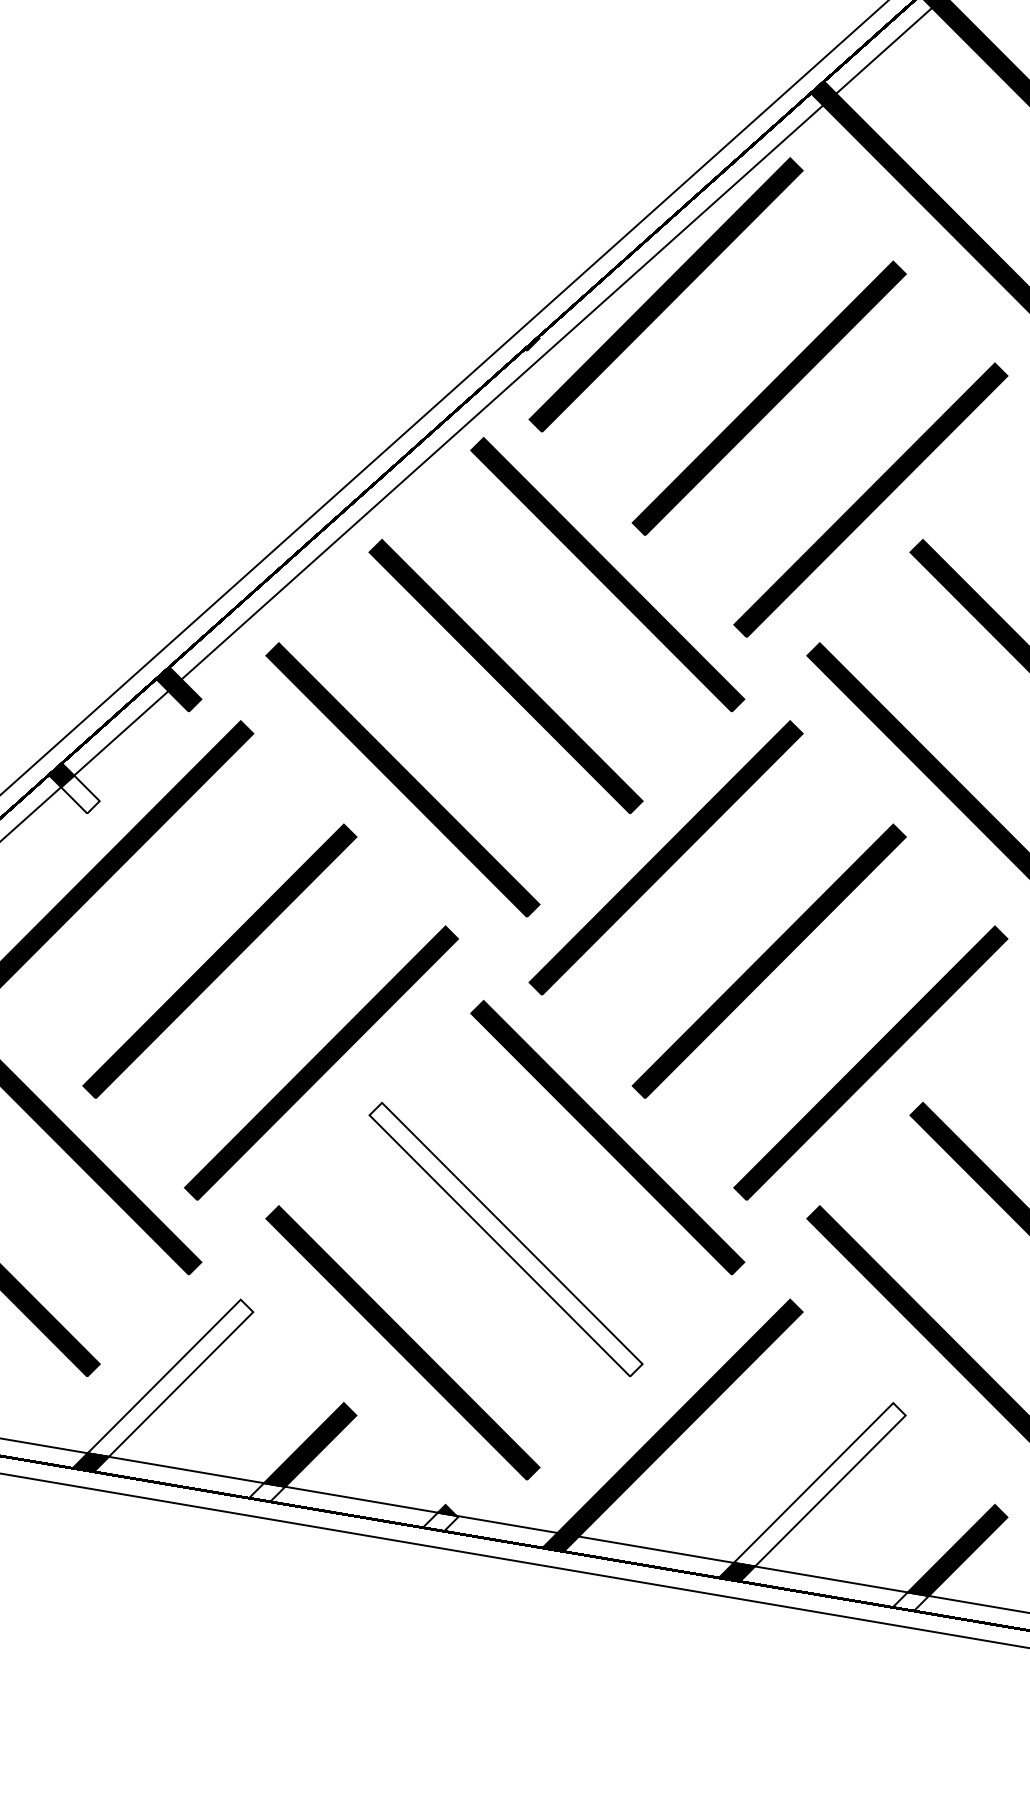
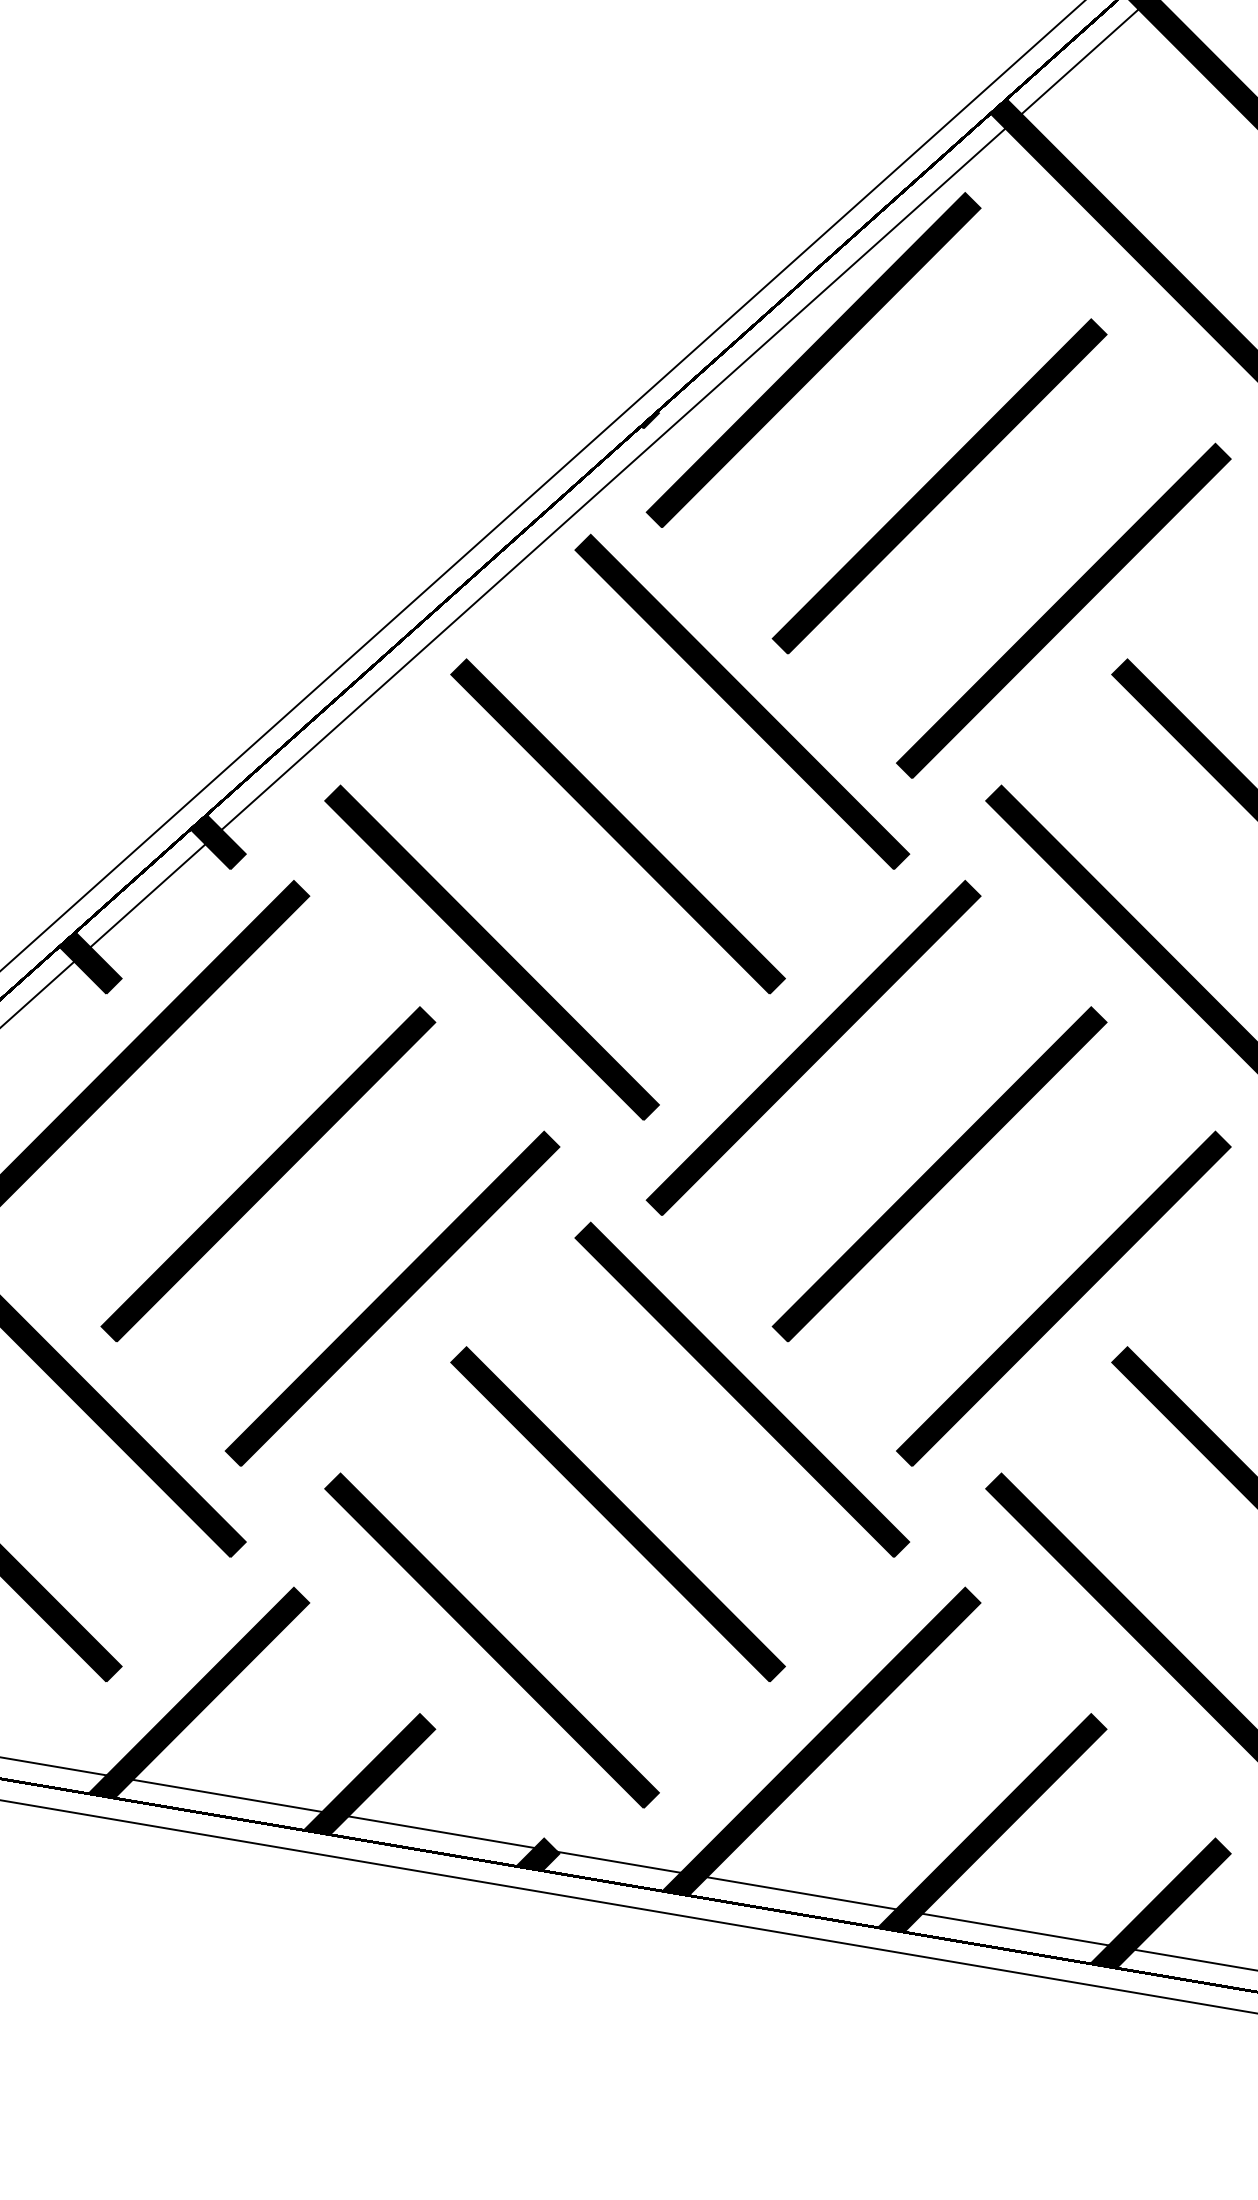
fill: (80, 794) -> (97, 970), added
fill: (505, 1239) -> (617, 1514), added
fill: (170, 1378) -> (207, 1683), added
fill: (819, 1484) -> (1001, 1813), added
fill: (267, 1492) -> (326, 1823), added
fill: (440, 1522) -> (537, 1859), added
fill: (910, 1601) -> (1112, 1956), added

